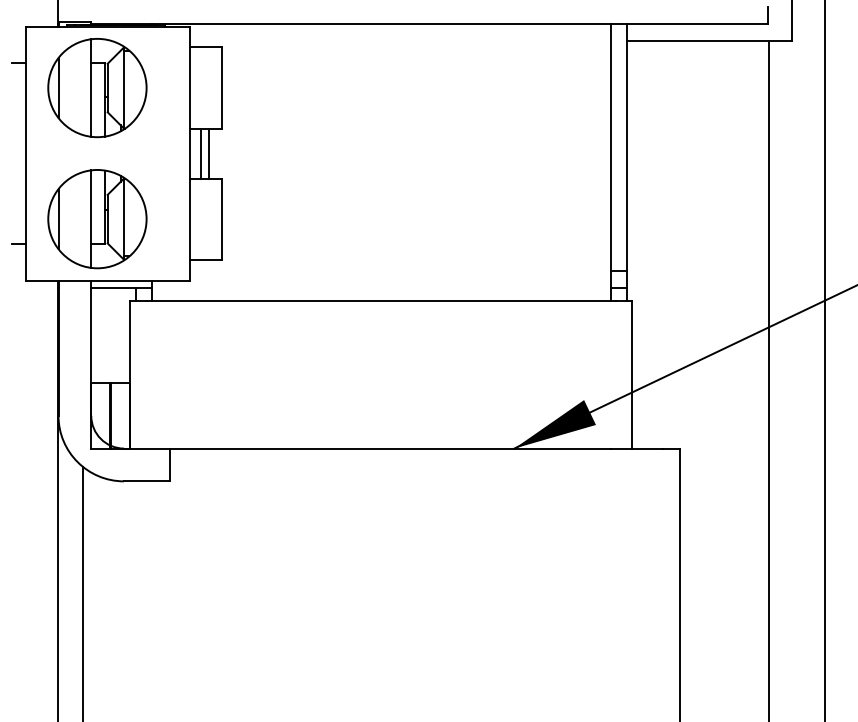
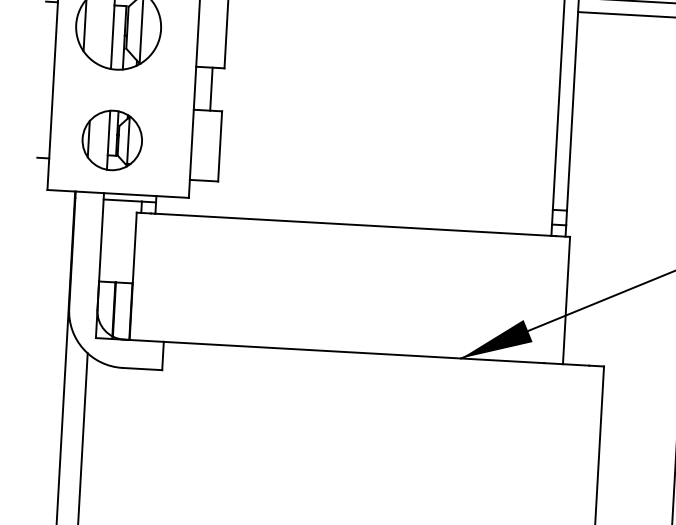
line: (200, 153) -> (204, 88), removed
part: (97, 219) -> (112, 140), size x0.7

